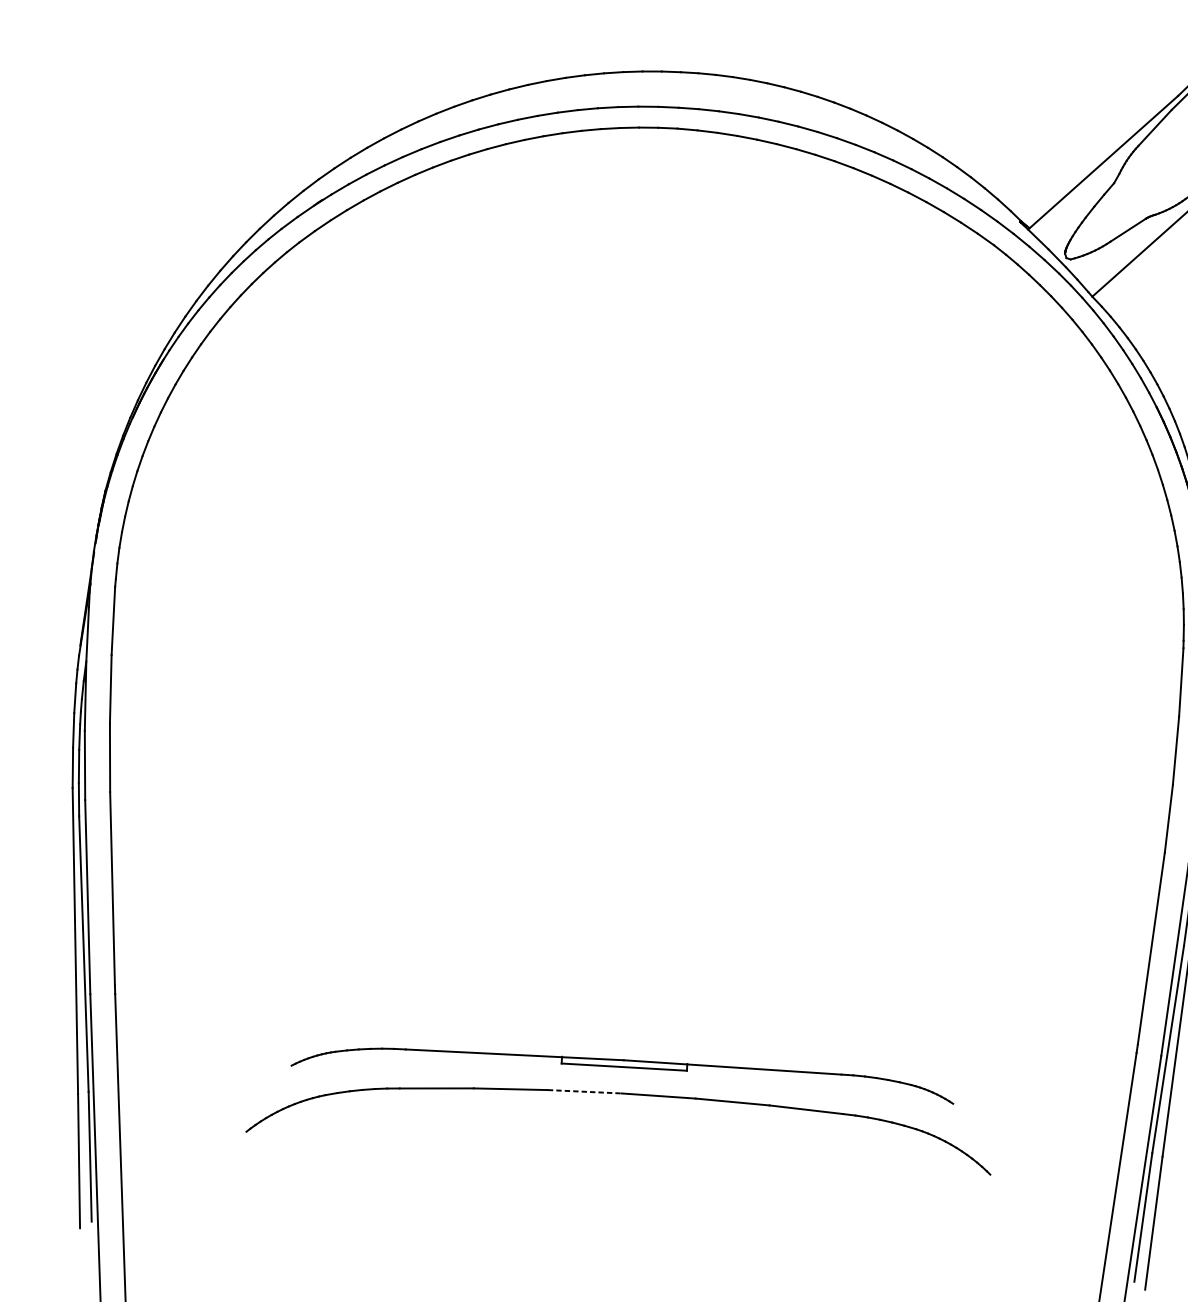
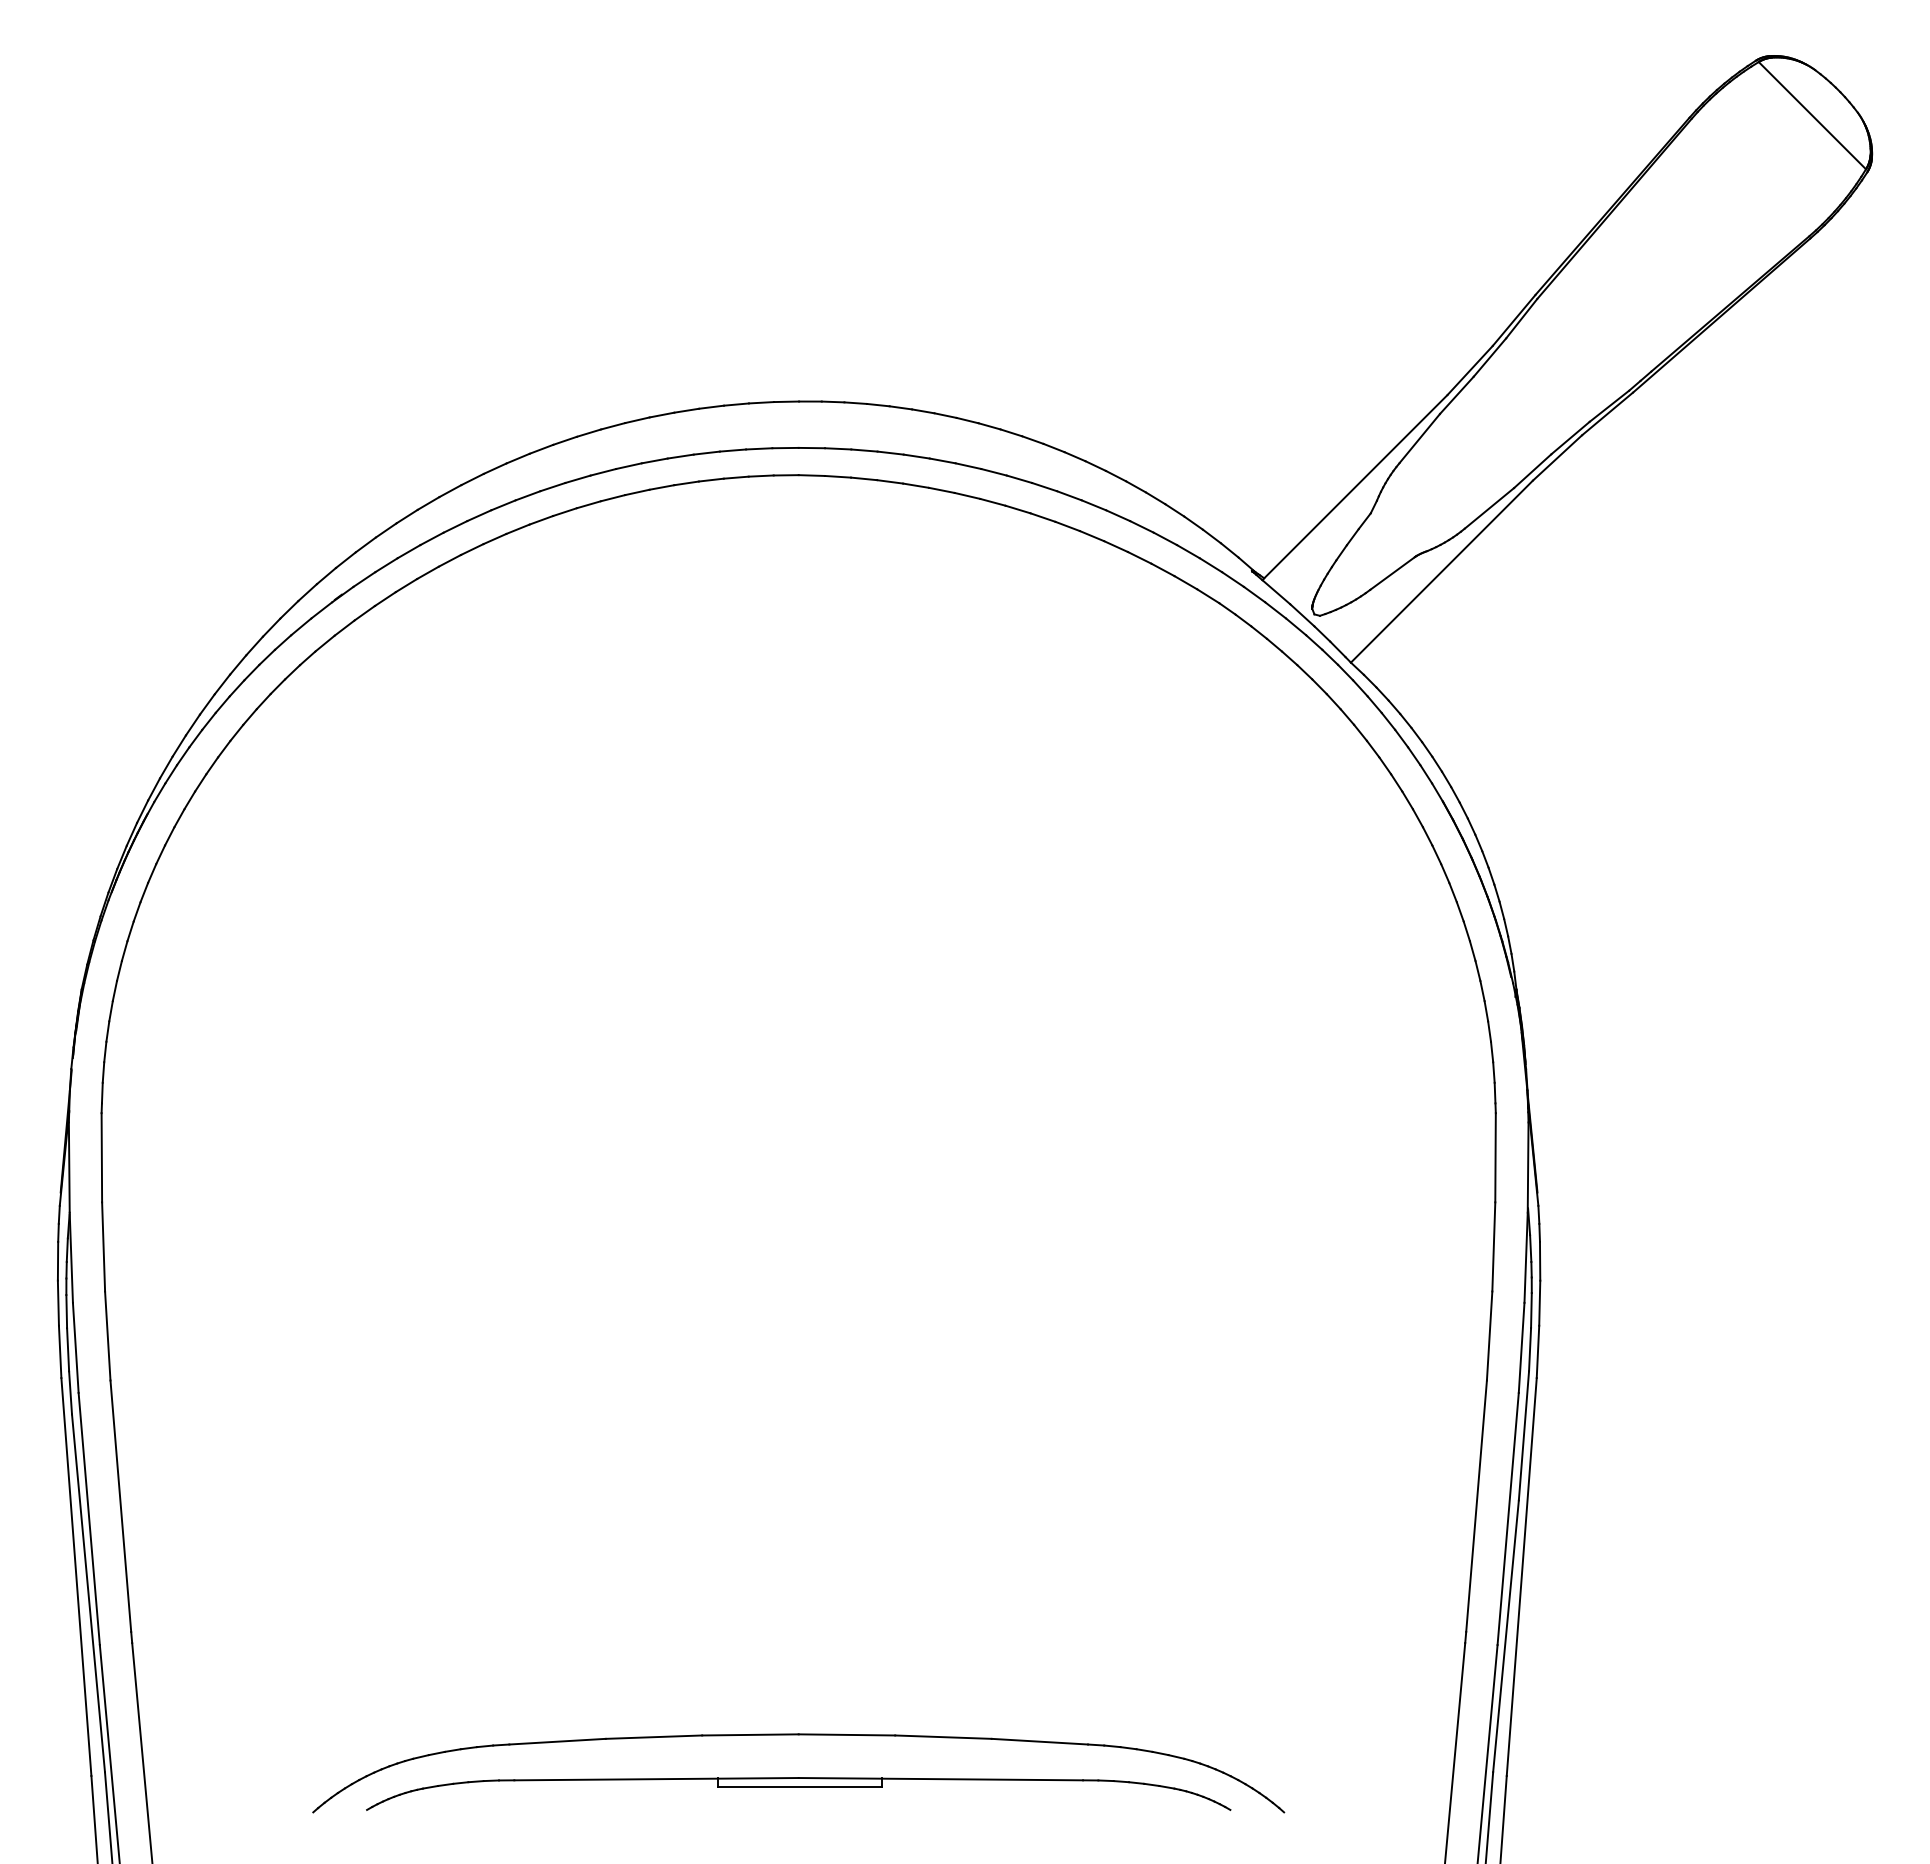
part: (622, 1072) -> (798, 1793), moved
line: (584, 1091) -> (750, 1734), dashed -> solid

